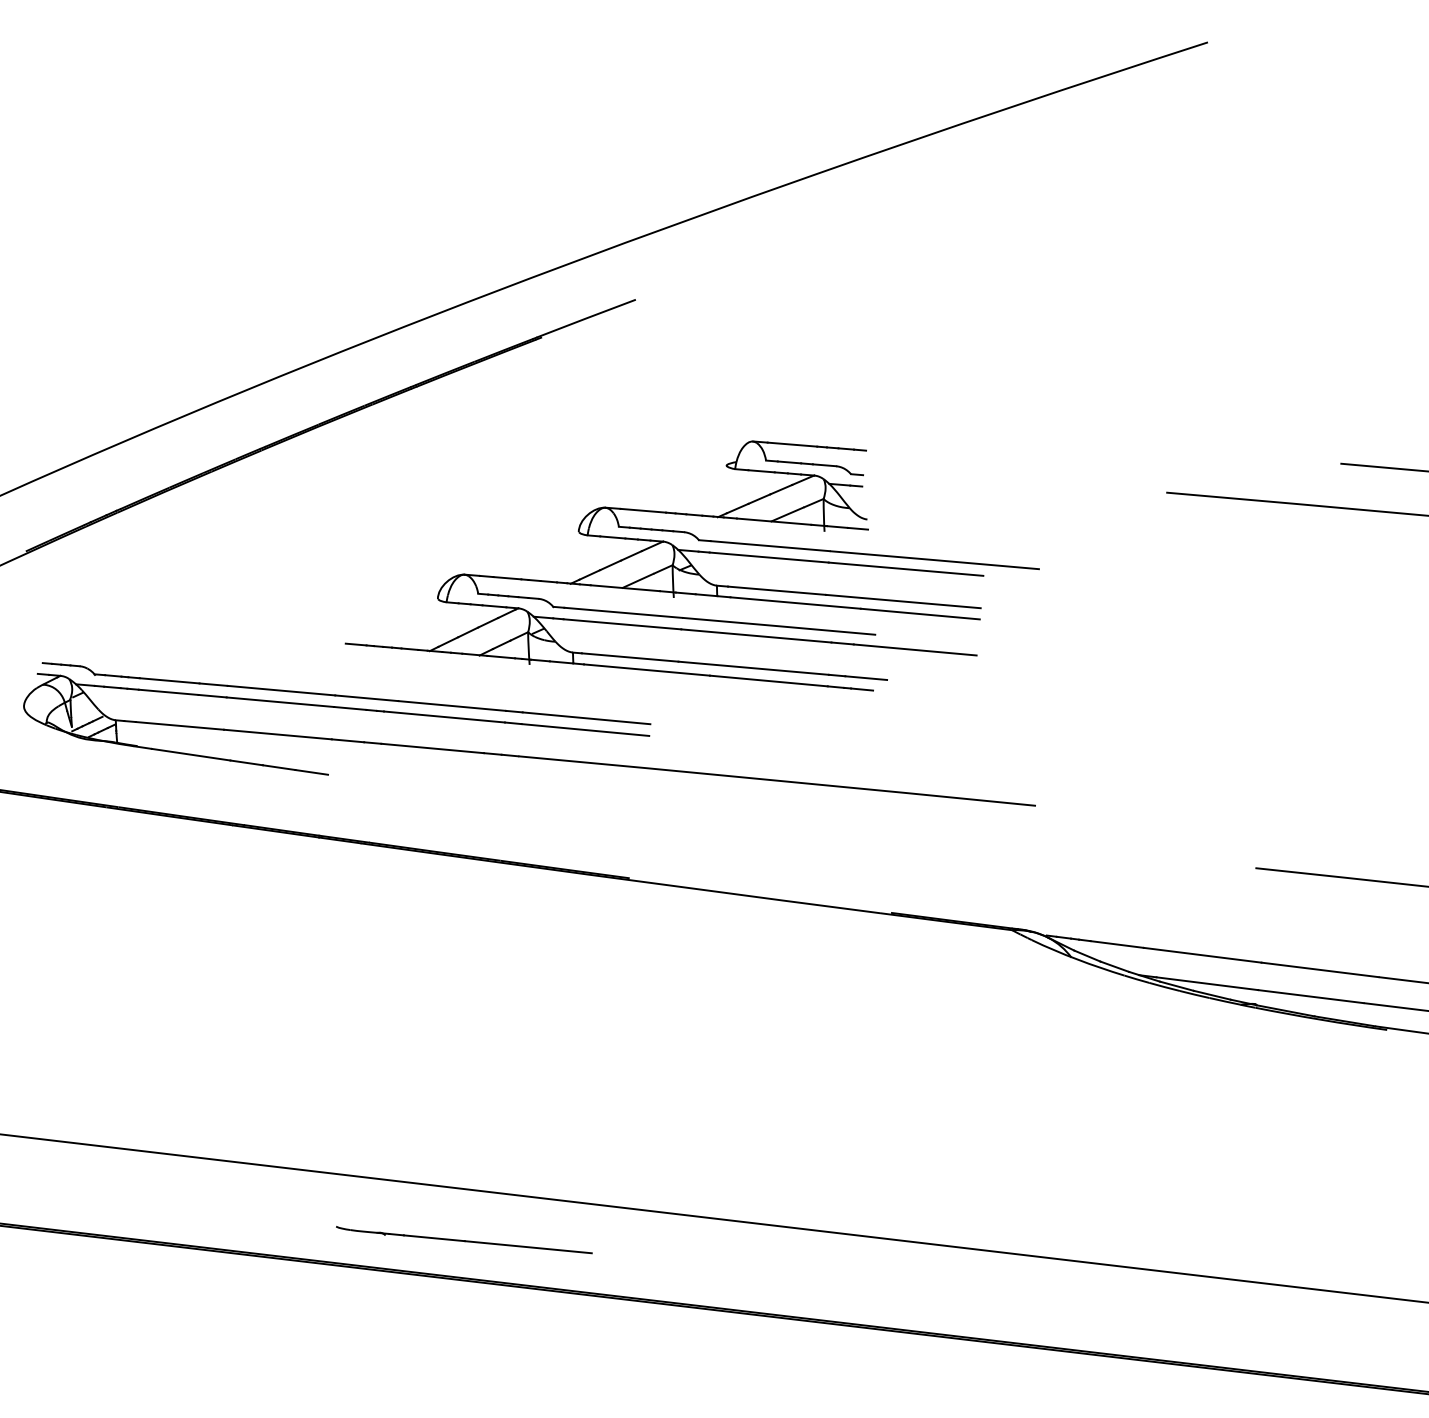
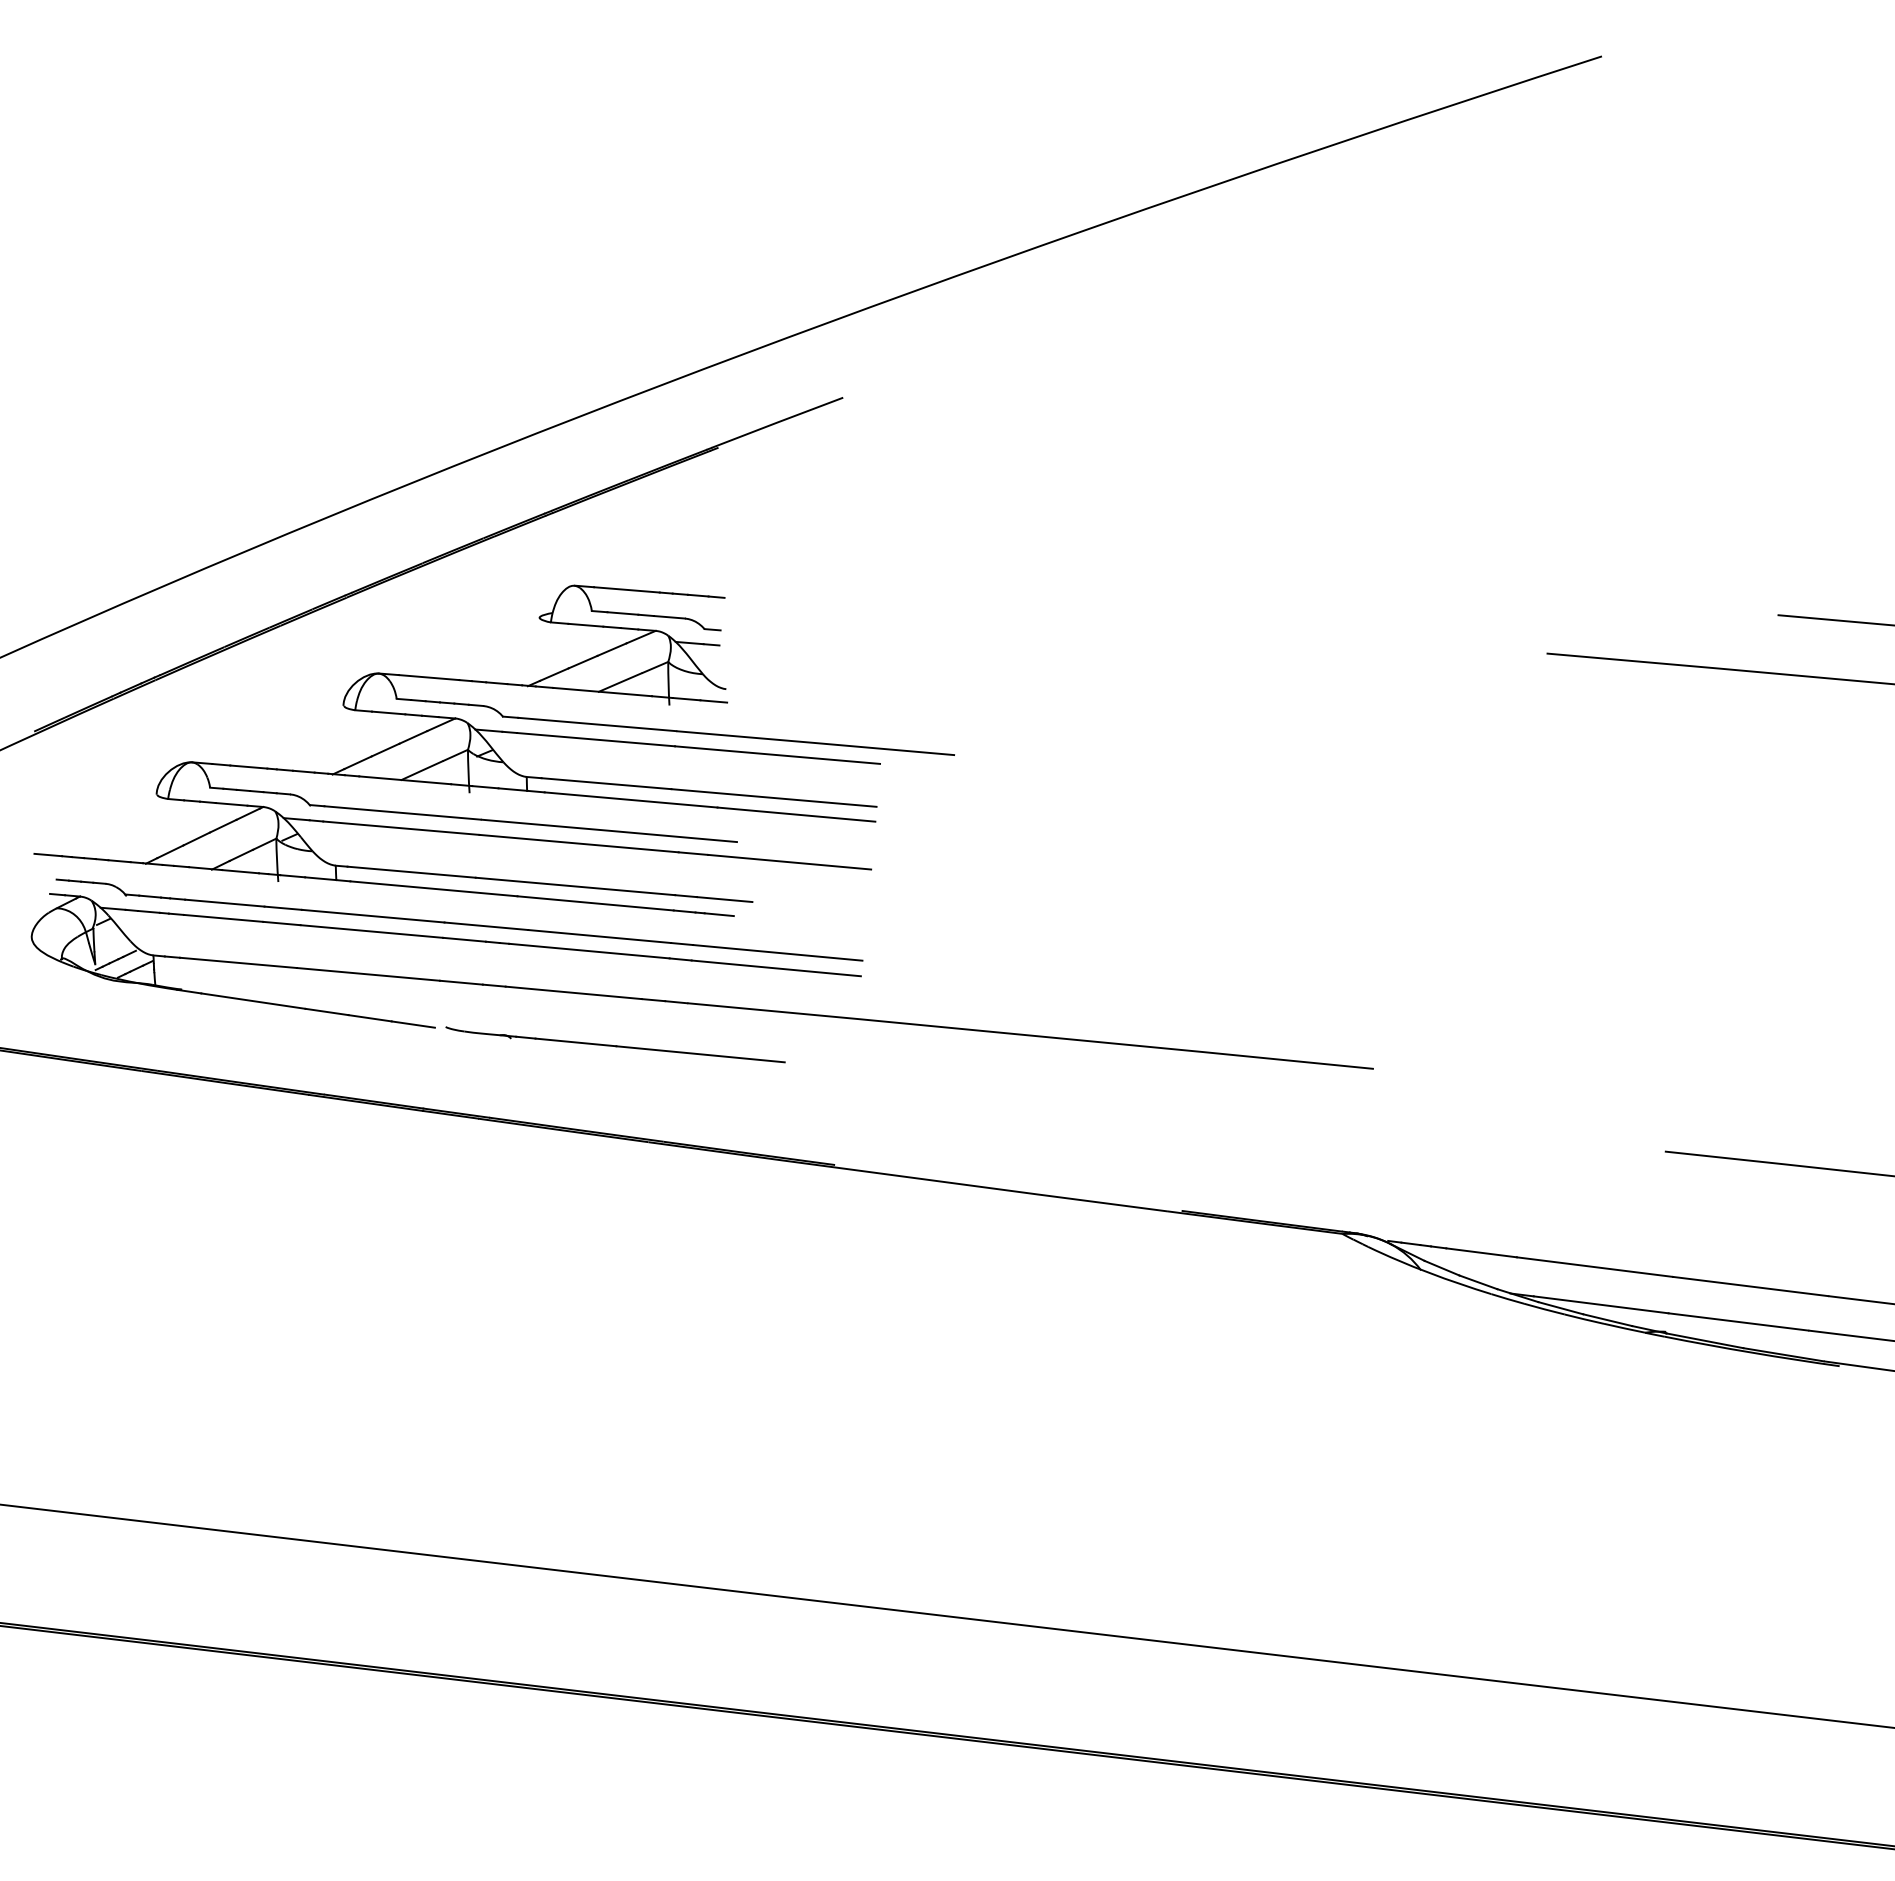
part: (691, 565) -> (493, 750), moved
part: (464, 1239) -> (615, 1044), moved

